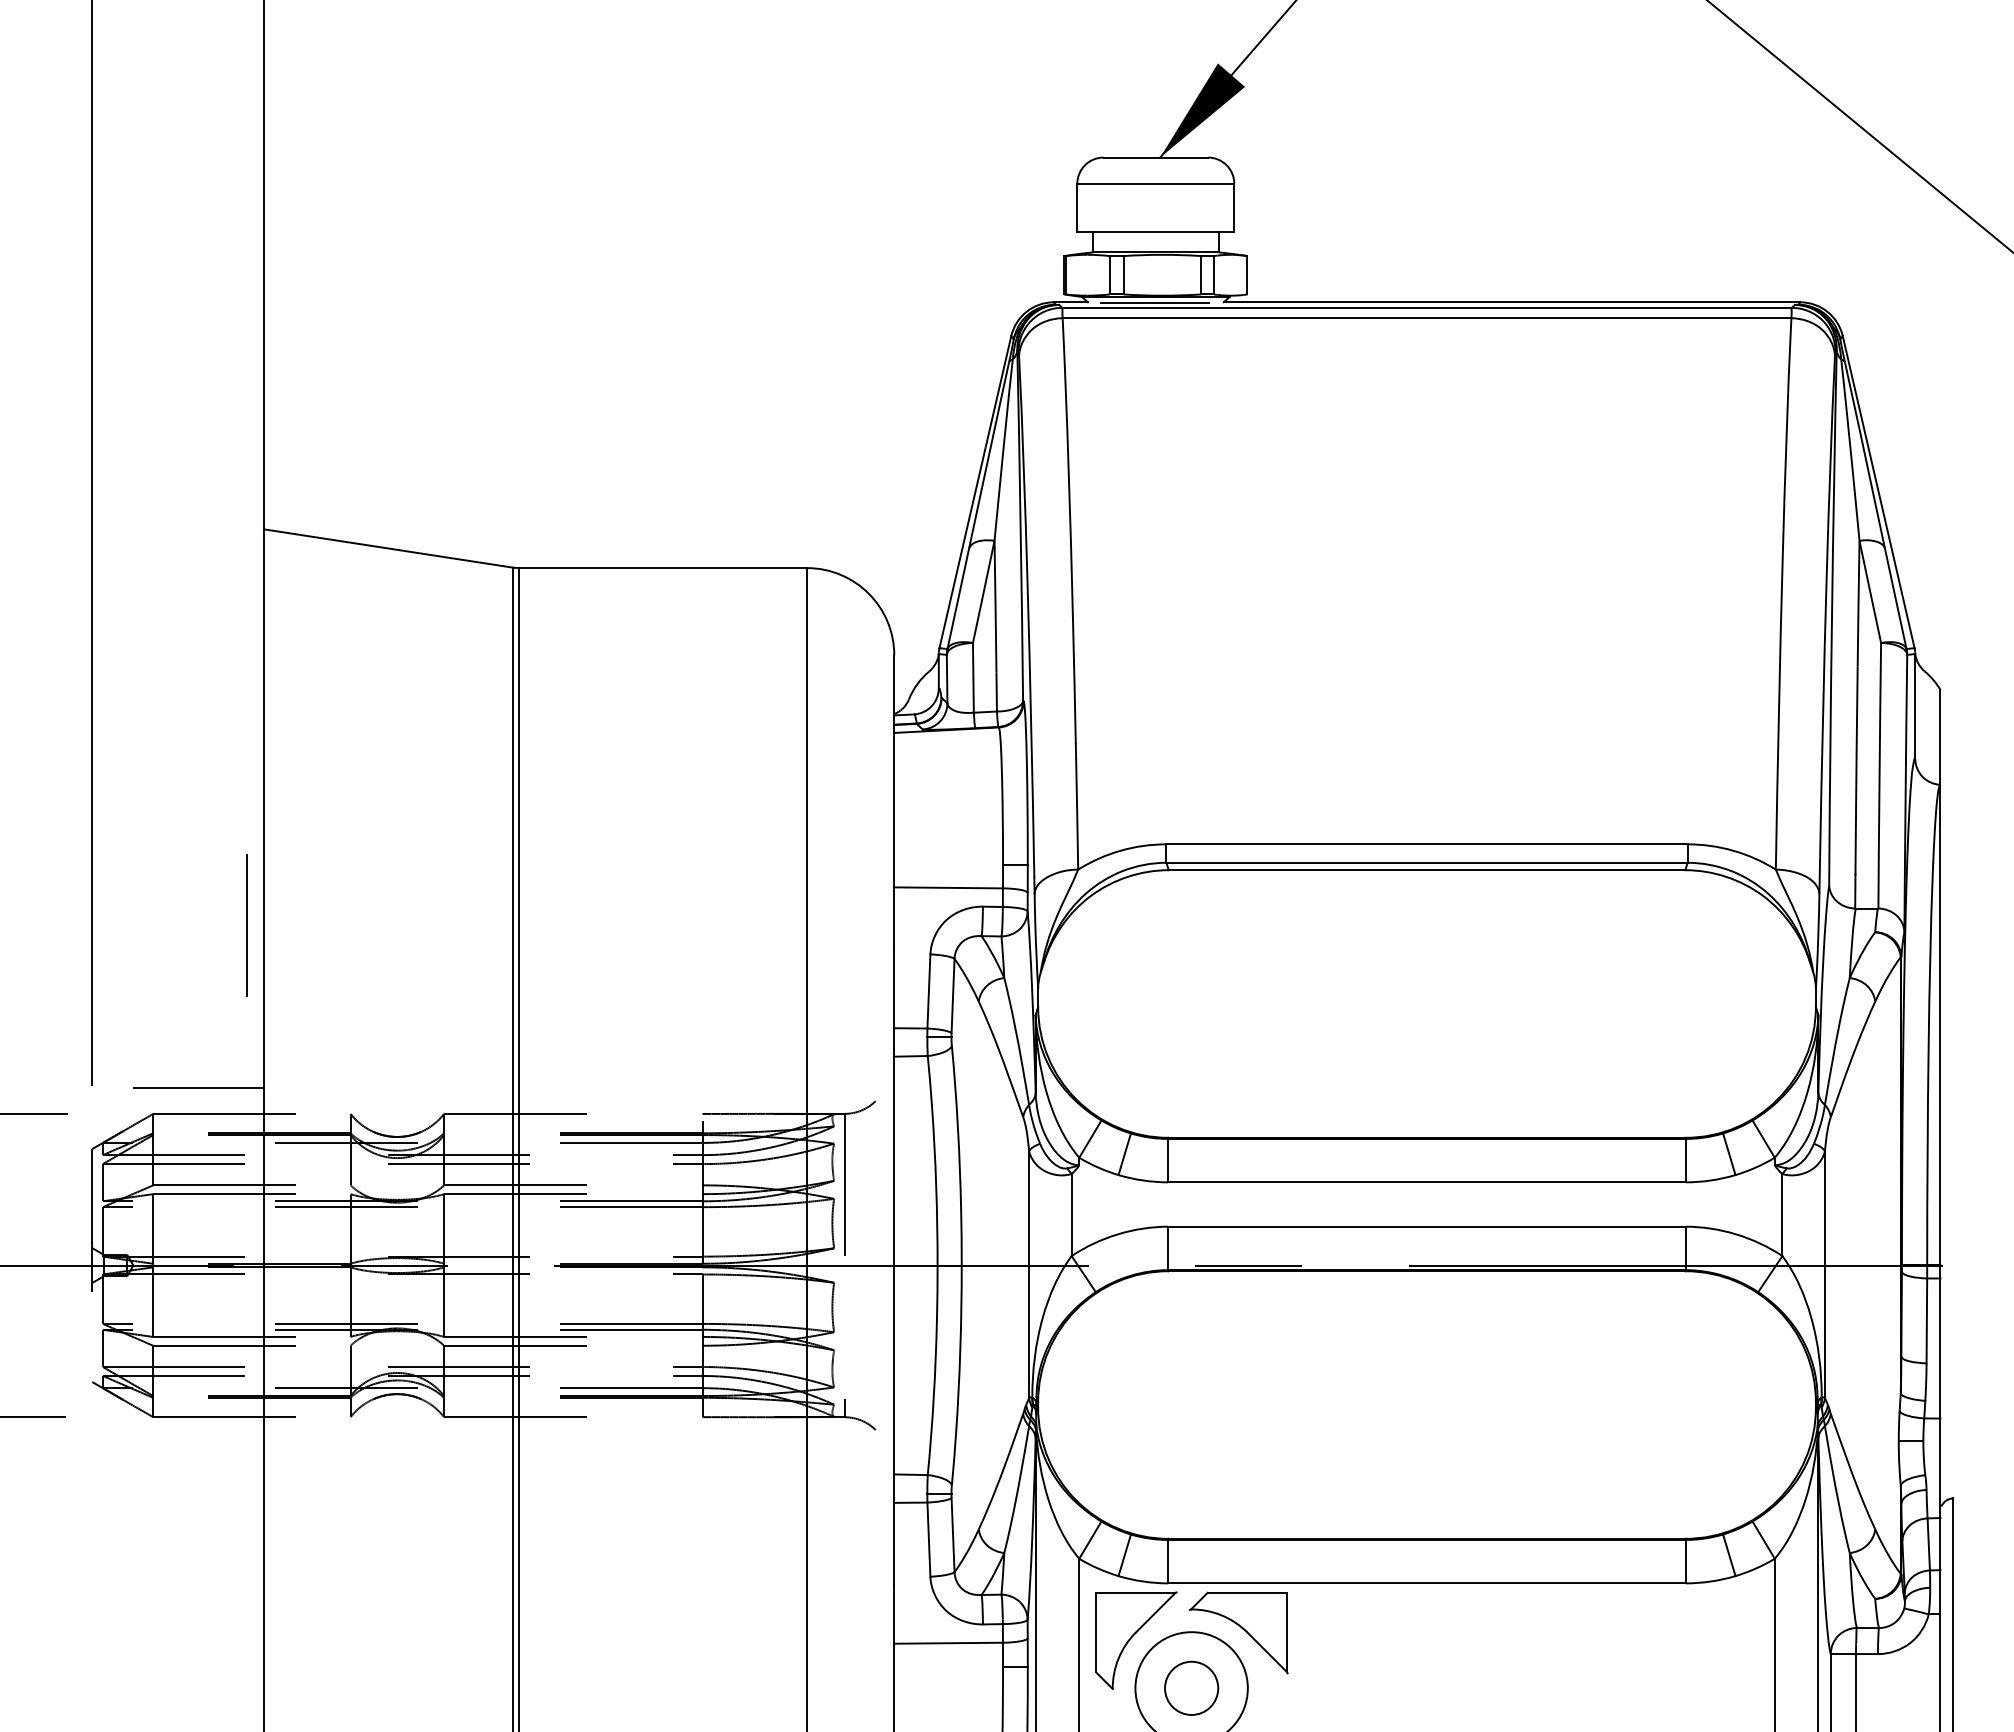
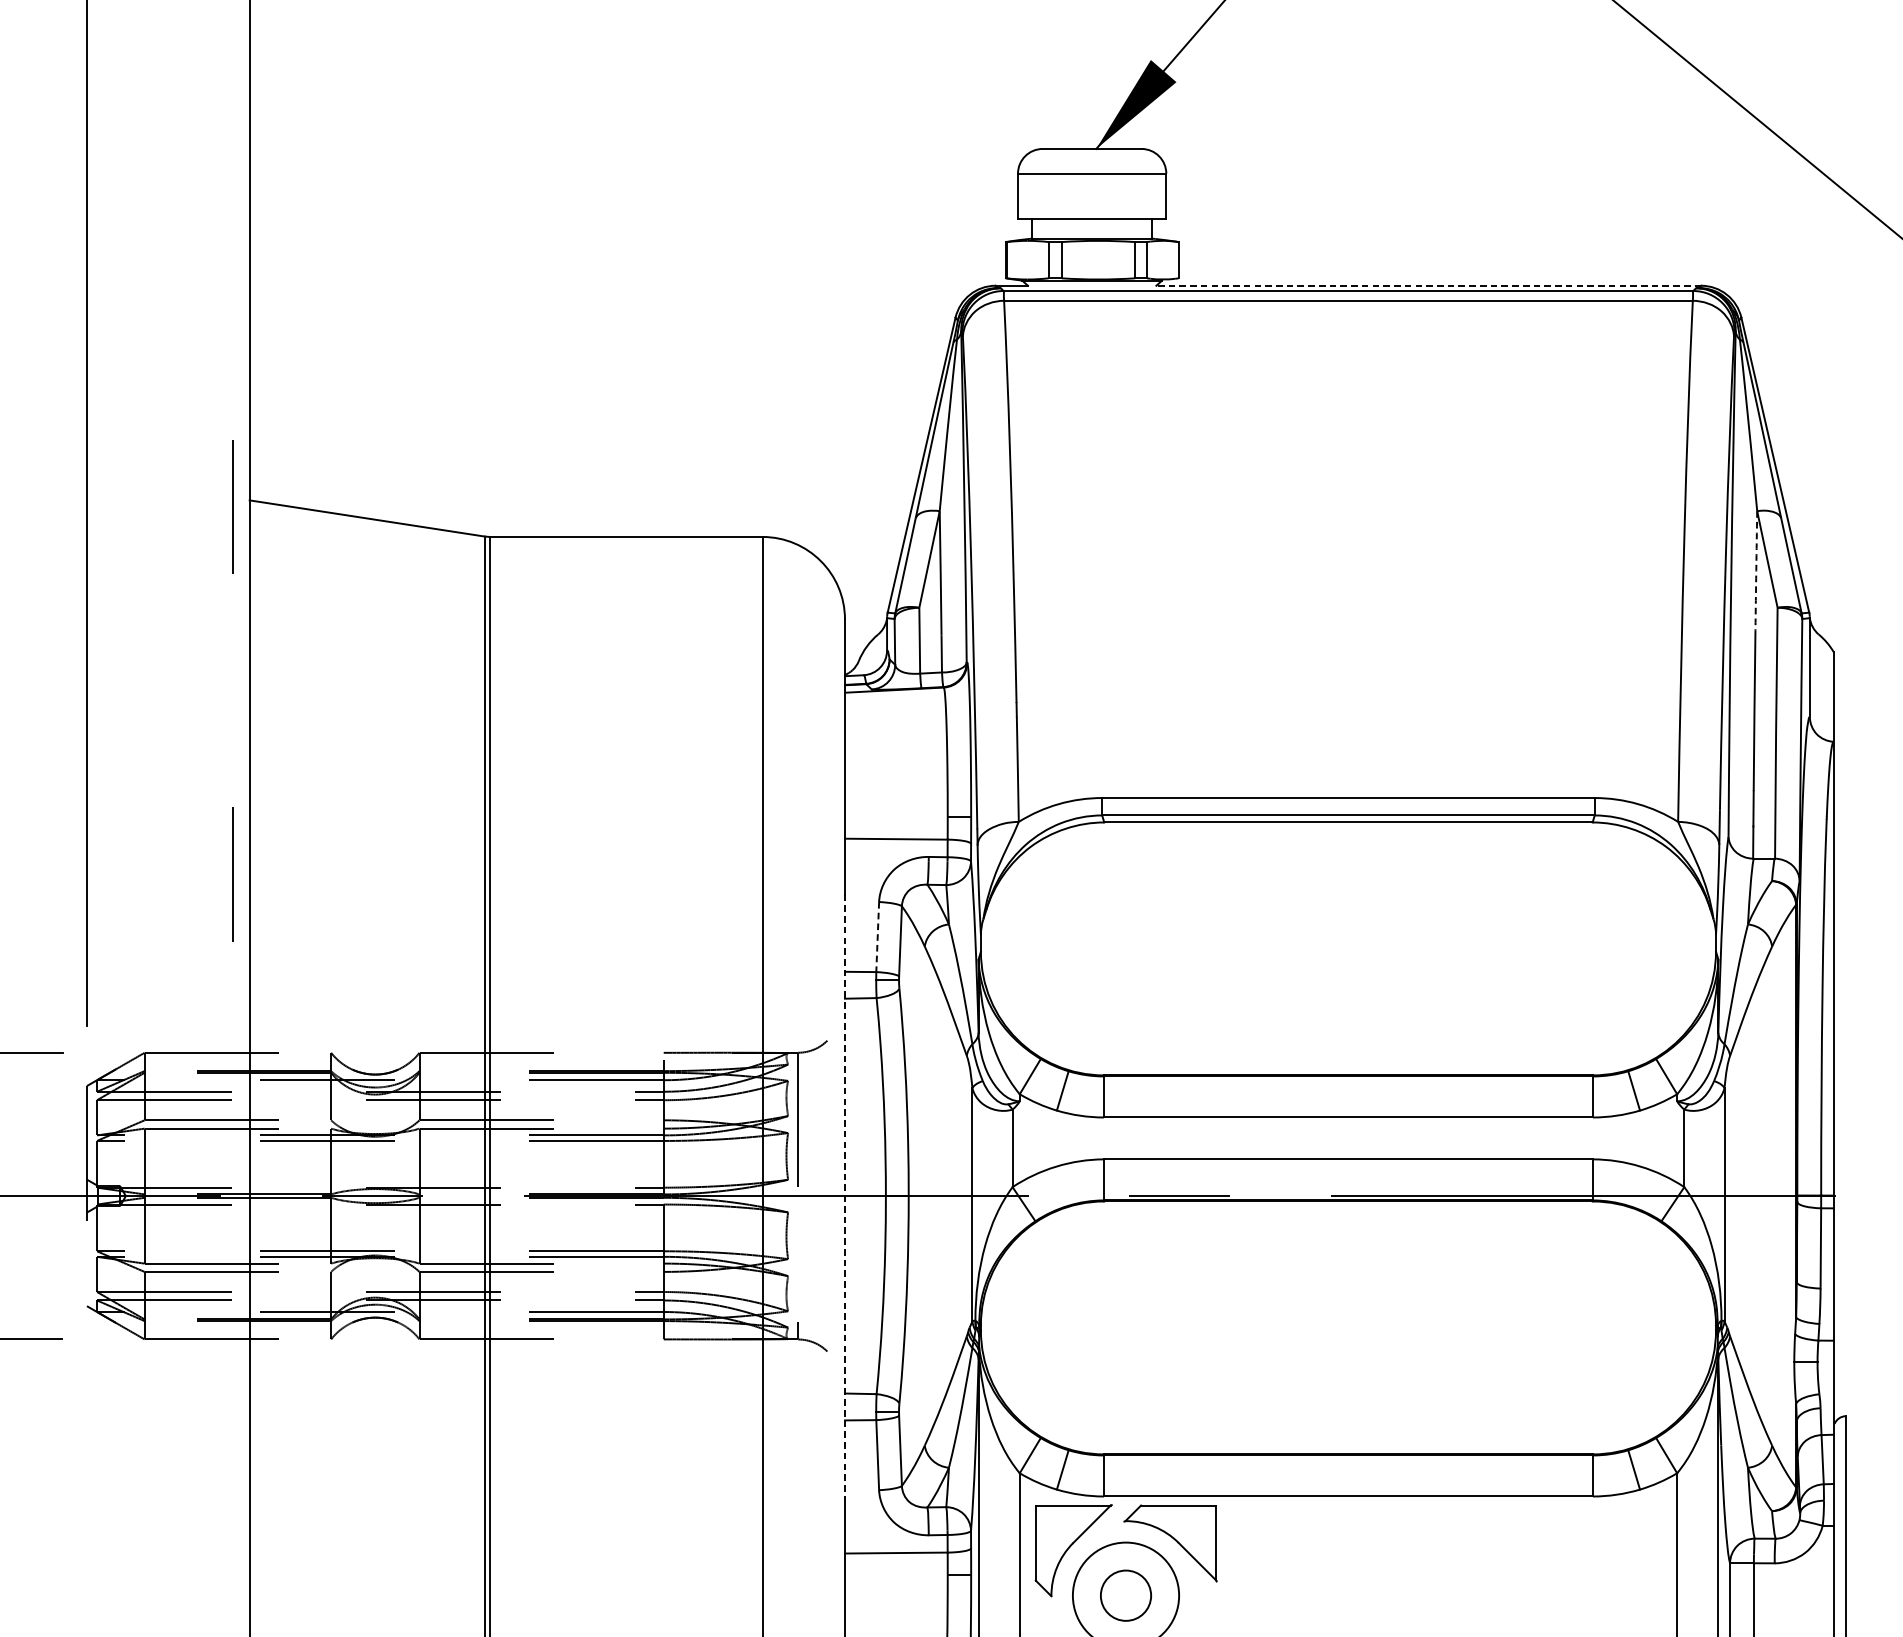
line: (1511, 302) -> (1428, 285), solid -> dashed
line: (1154, 303) -> (1090, 286), removed
line: (246, 536) -> (232, 507), added
arc: (1858, 603) -> (1756, 570), solid -> dashed
line: (928, 991) -> (877, 937), solid -> dashed
line: (198, 1087) -> (187, 1027), removed
line: (894, 1266) -> (845, 1197), solid -> dashed

